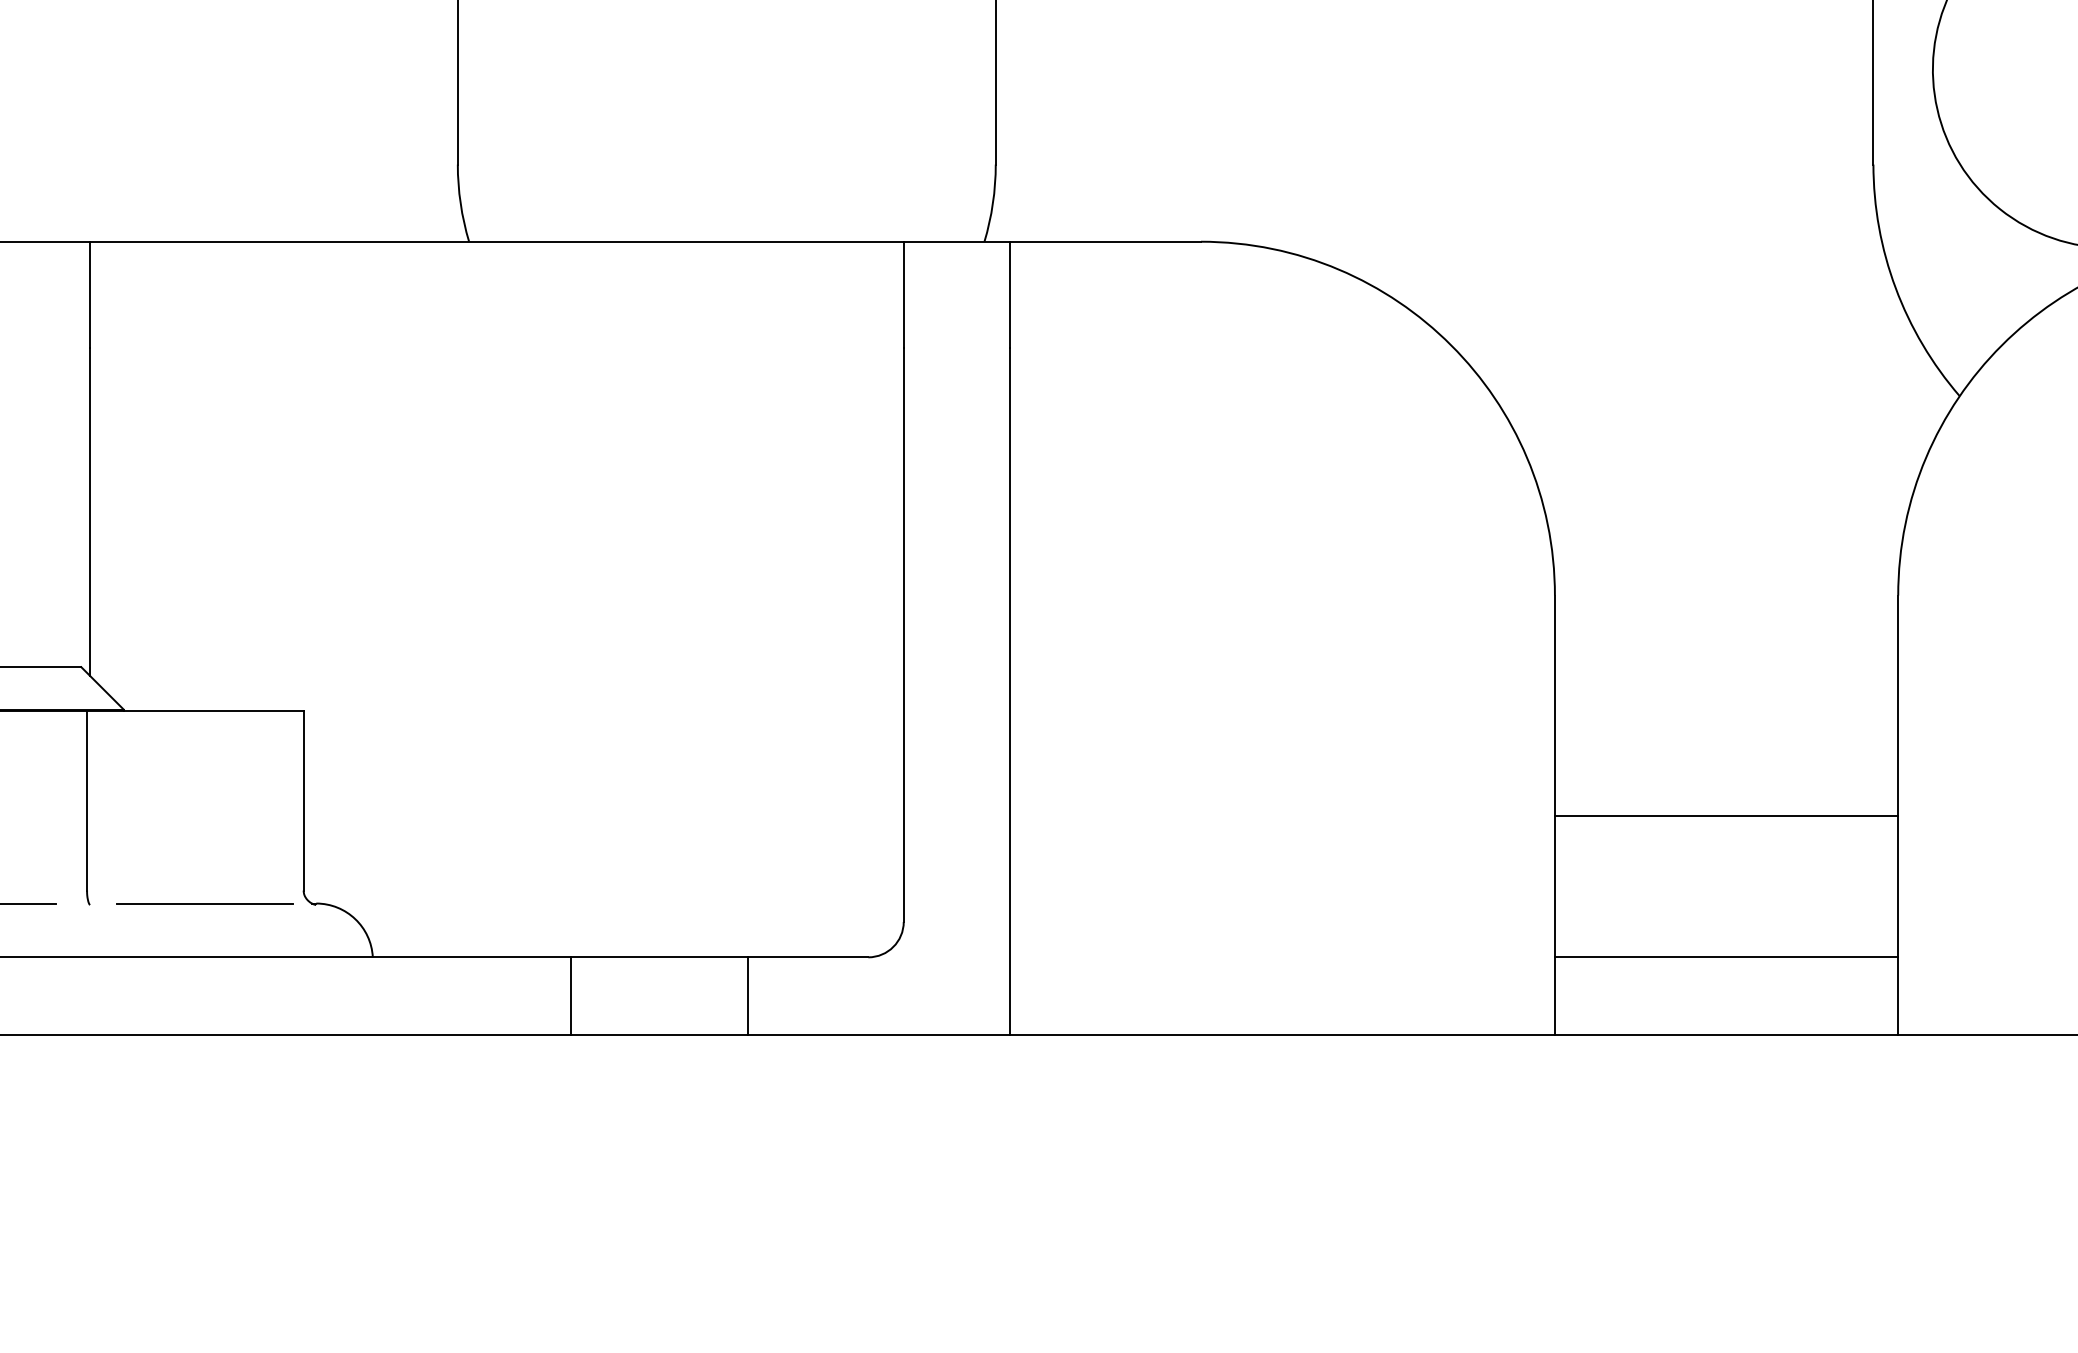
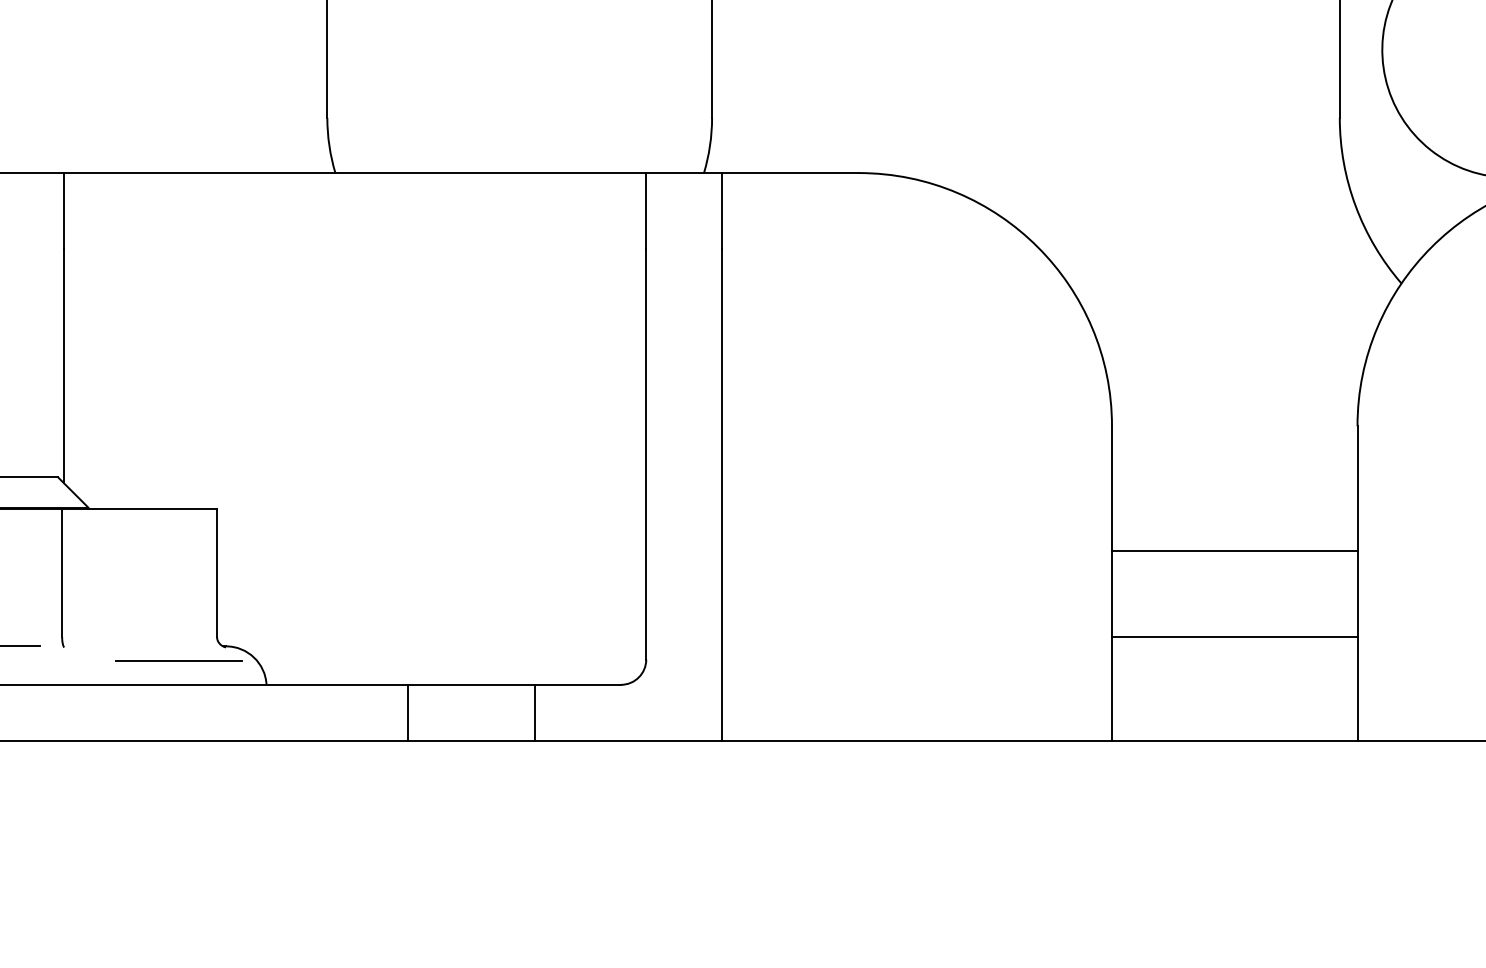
line: (1726, 815) -> (1234, 551), moved
line: (204, 903) -> (179, 661), moved
line: (1726, 957) -> (1234, 637), moved

